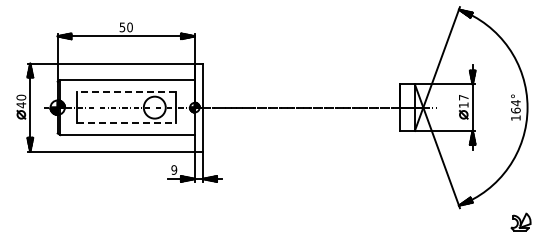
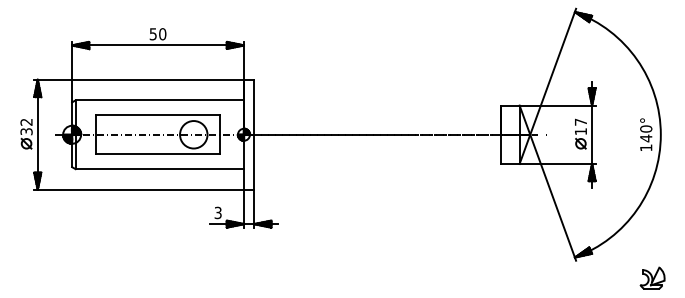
line: (125, 91) -> (157, 114), dashed -> solid
text: (21, 101) -> (26, 127), 40 -> 32
text: (515, 106) -> (645, 133), 164° -> 140°
line: (126, 123) -> (158, 154), dashed -> solid
text: (174, 169) -> (218, 212), 9 -> 3

